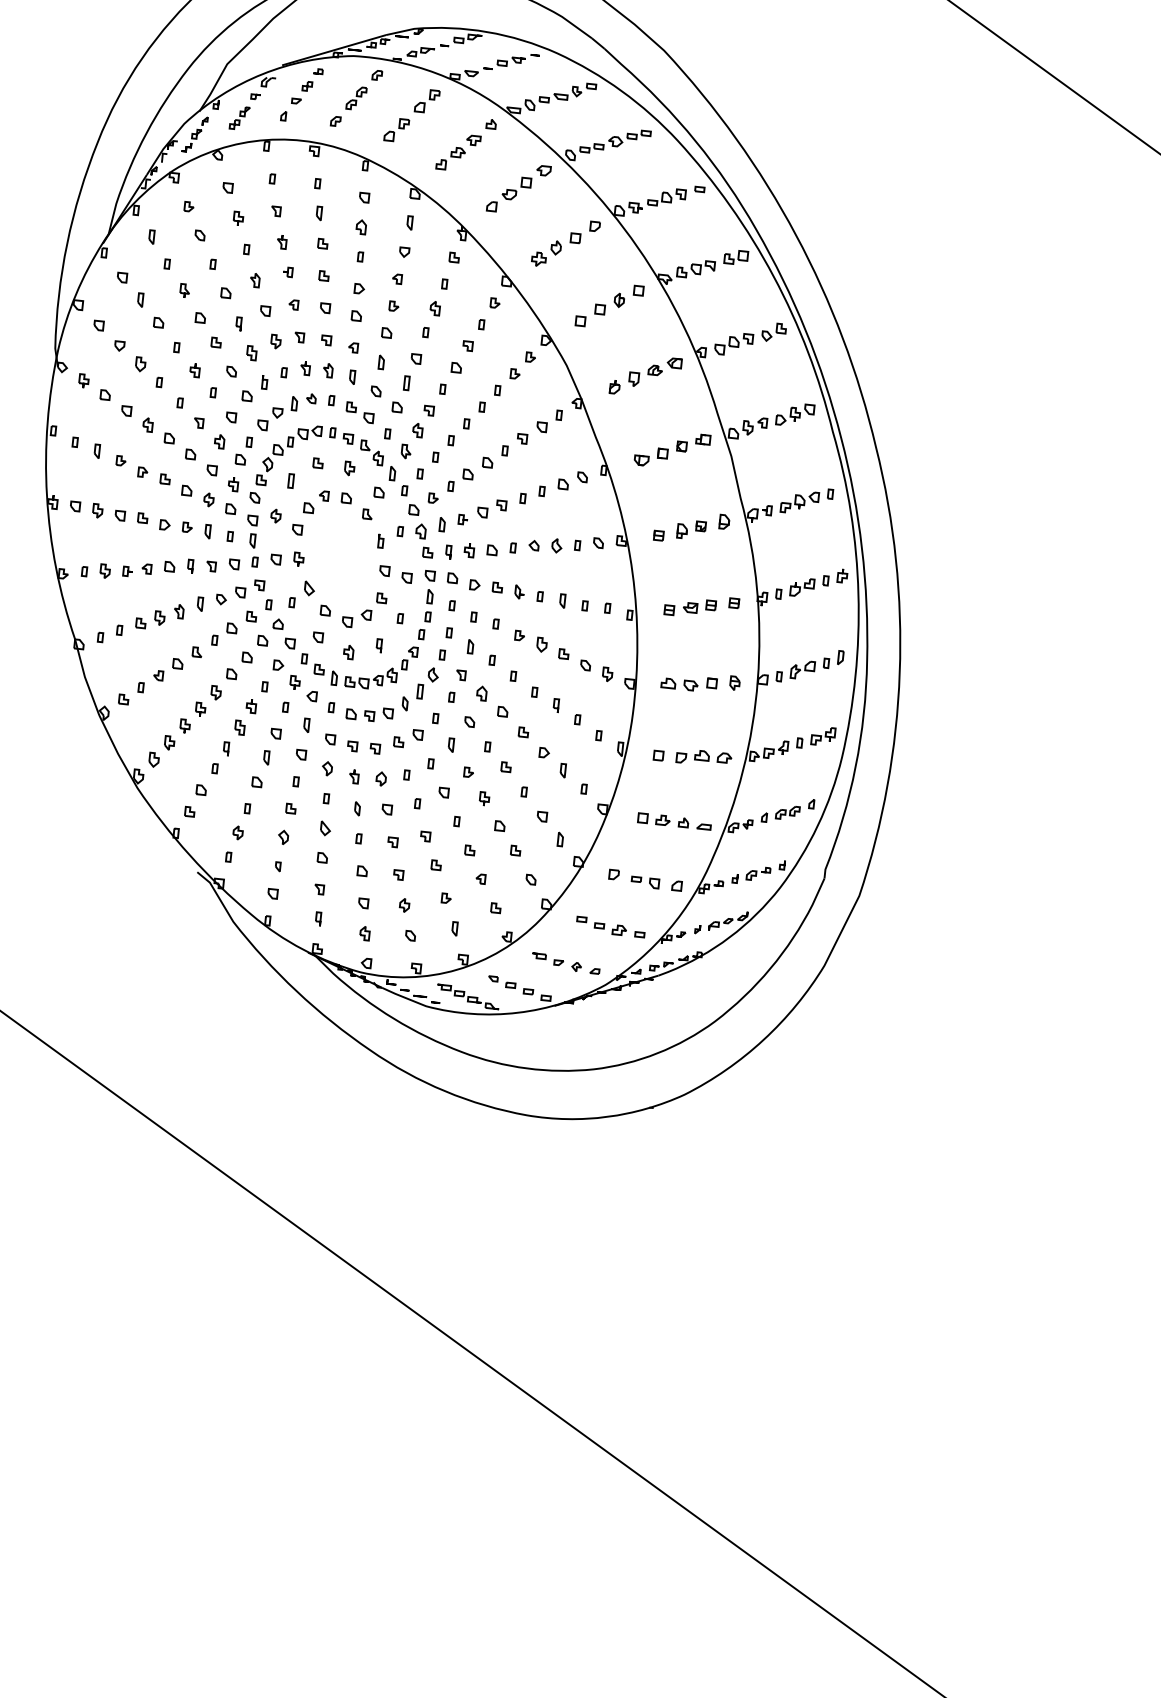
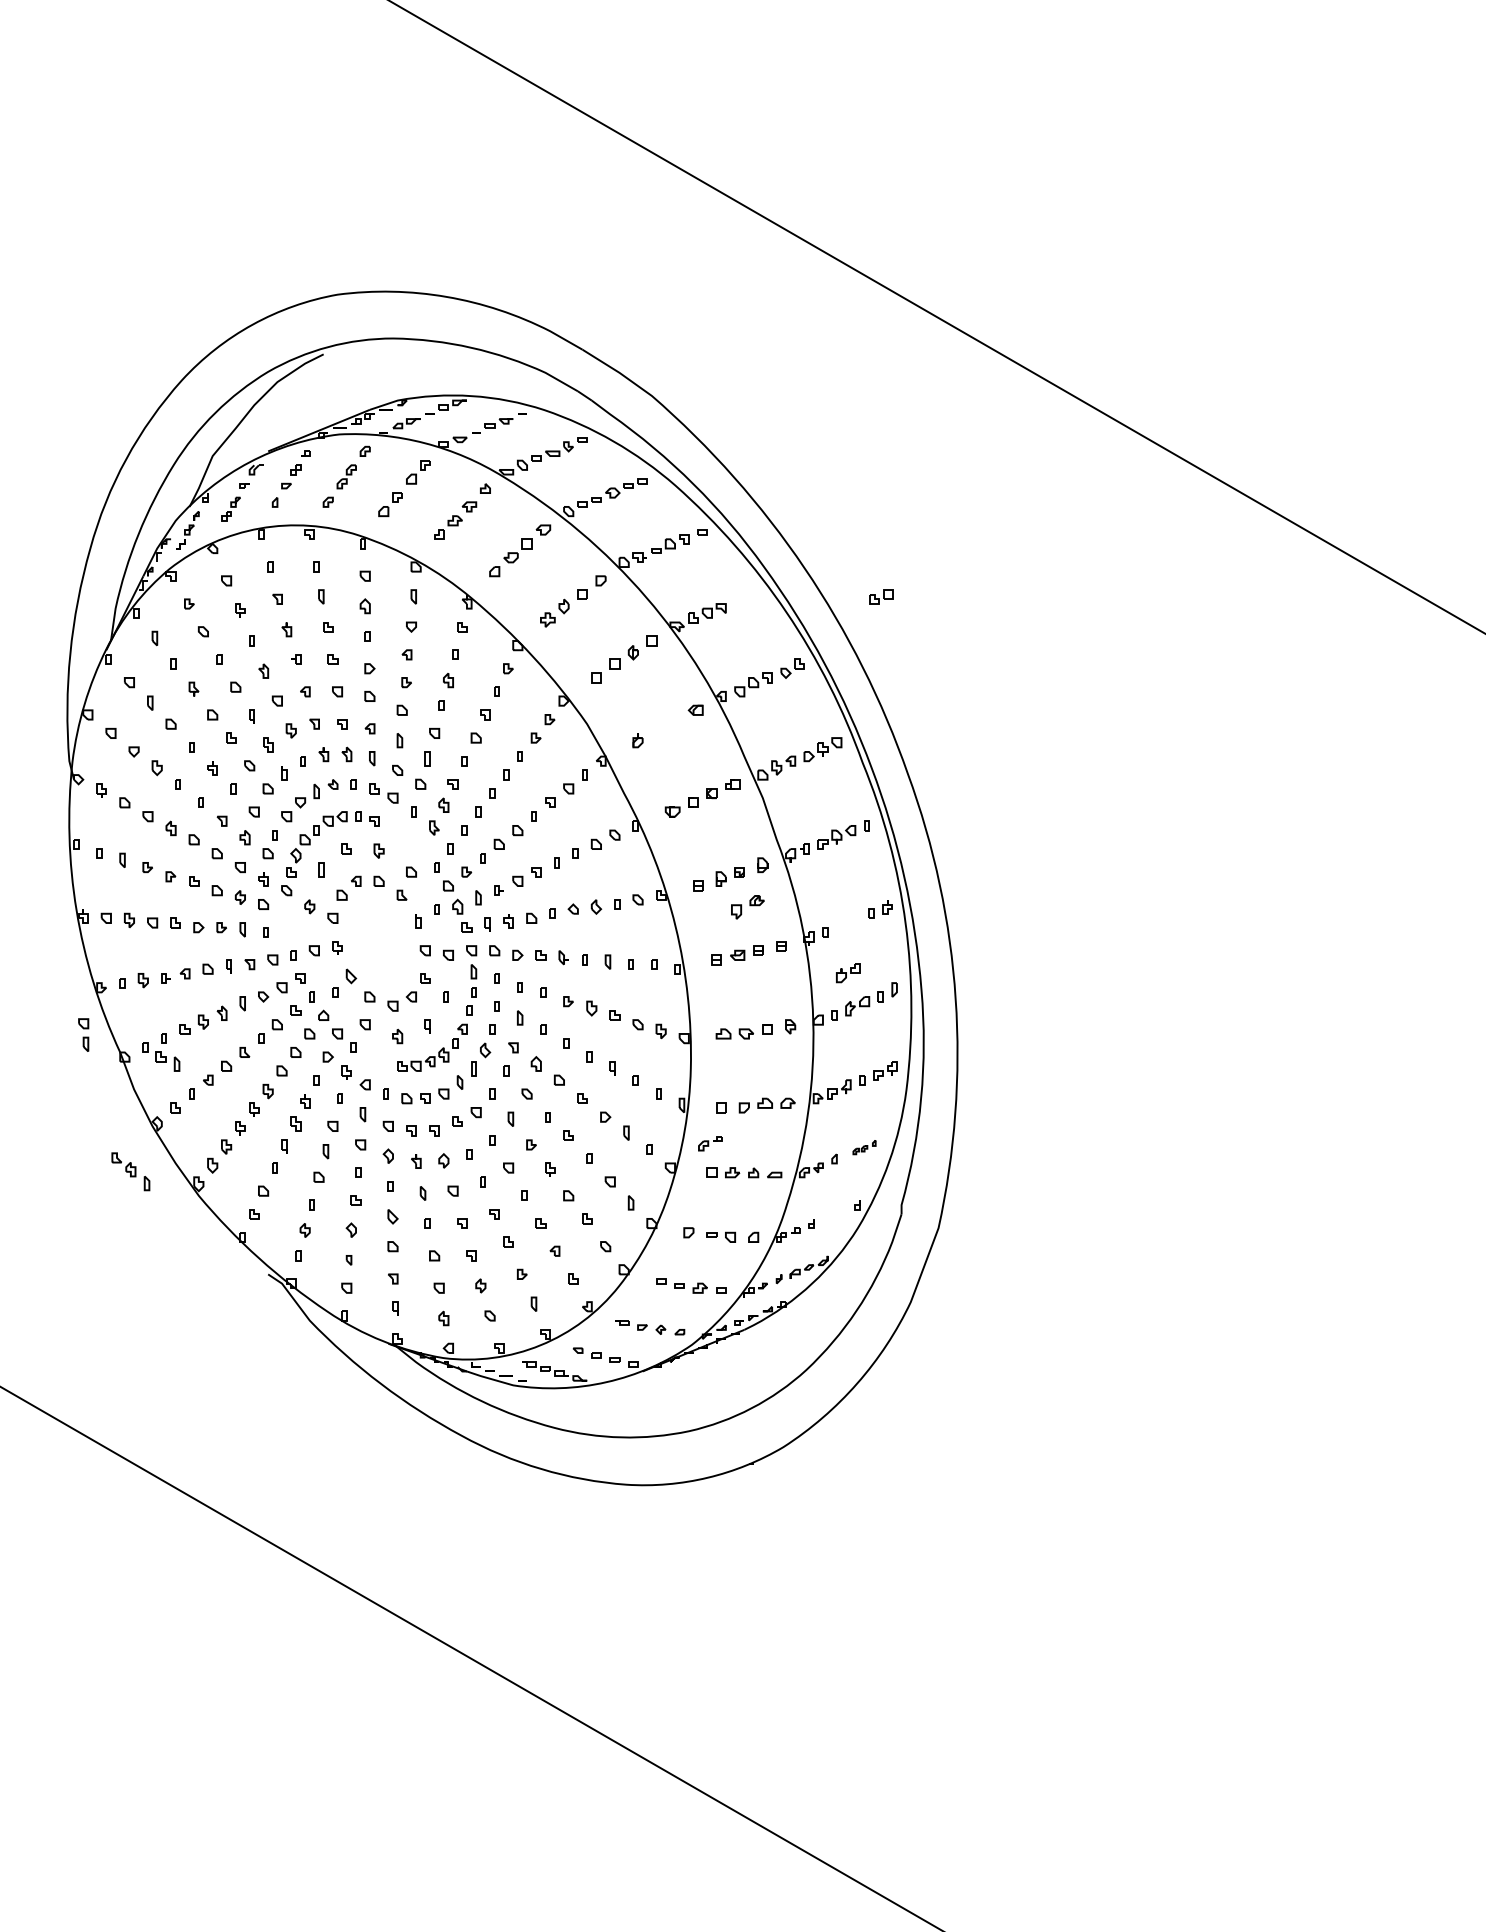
part: (736, 256) -> (881, 596), moved
part: (645, 376) -> (747, 907), moved
part: (377, 460) -> (130, 1171), moved
part: (251, 531) -> (83, 1034), moved
part: (802, 587) -> (848, 973), moved
part: (325, 674) -> (167, 1061), moved
part: (795, 809) -> (864, 1147), size x0.6
part: (758, 873) -> (710, 1143), moved

